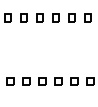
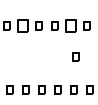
part: (23, 17) -> (22, 25), size x1.6
part: (71, 17) -> (70, 25), size x1.6
part: (76, 48) -> (75, 56), added

